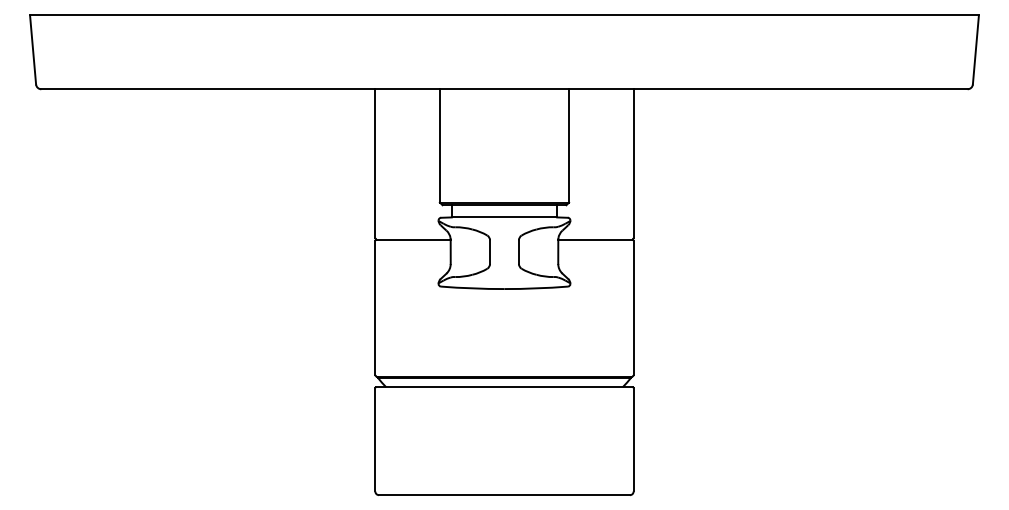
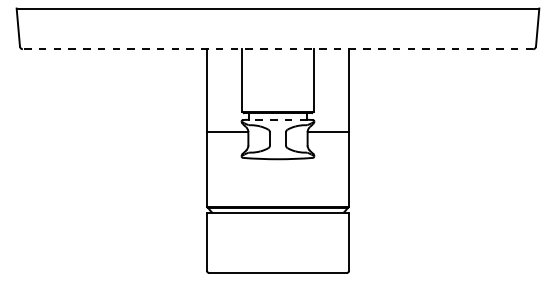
line: (503, 89) -> (277, 49), solid -> dashed
line: (503, 216) -> (277, 119), solid -> dashed

